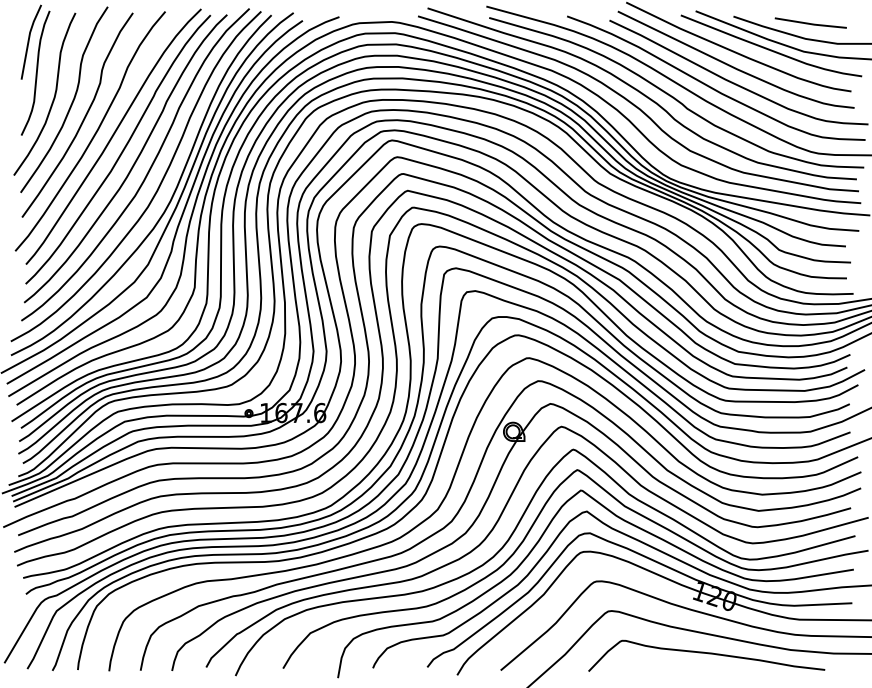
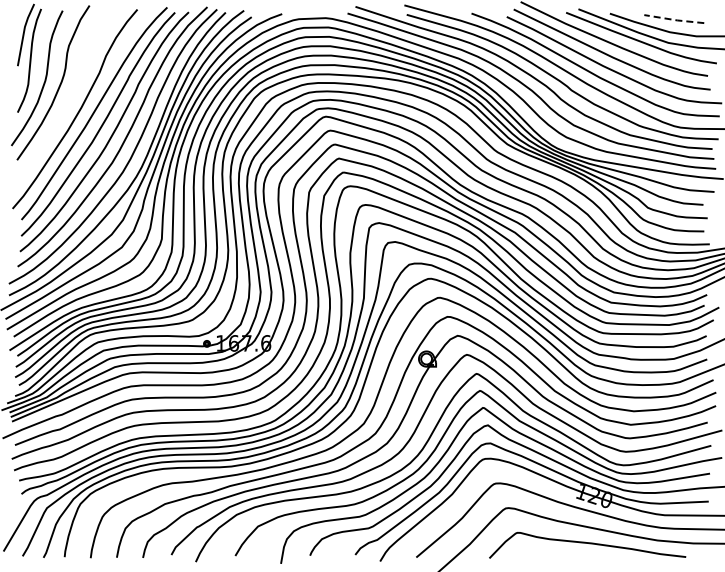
line: (811, 23) -> (674, 19), solid -> dashed
curve: (83, 117) -> (69, 97), removed

